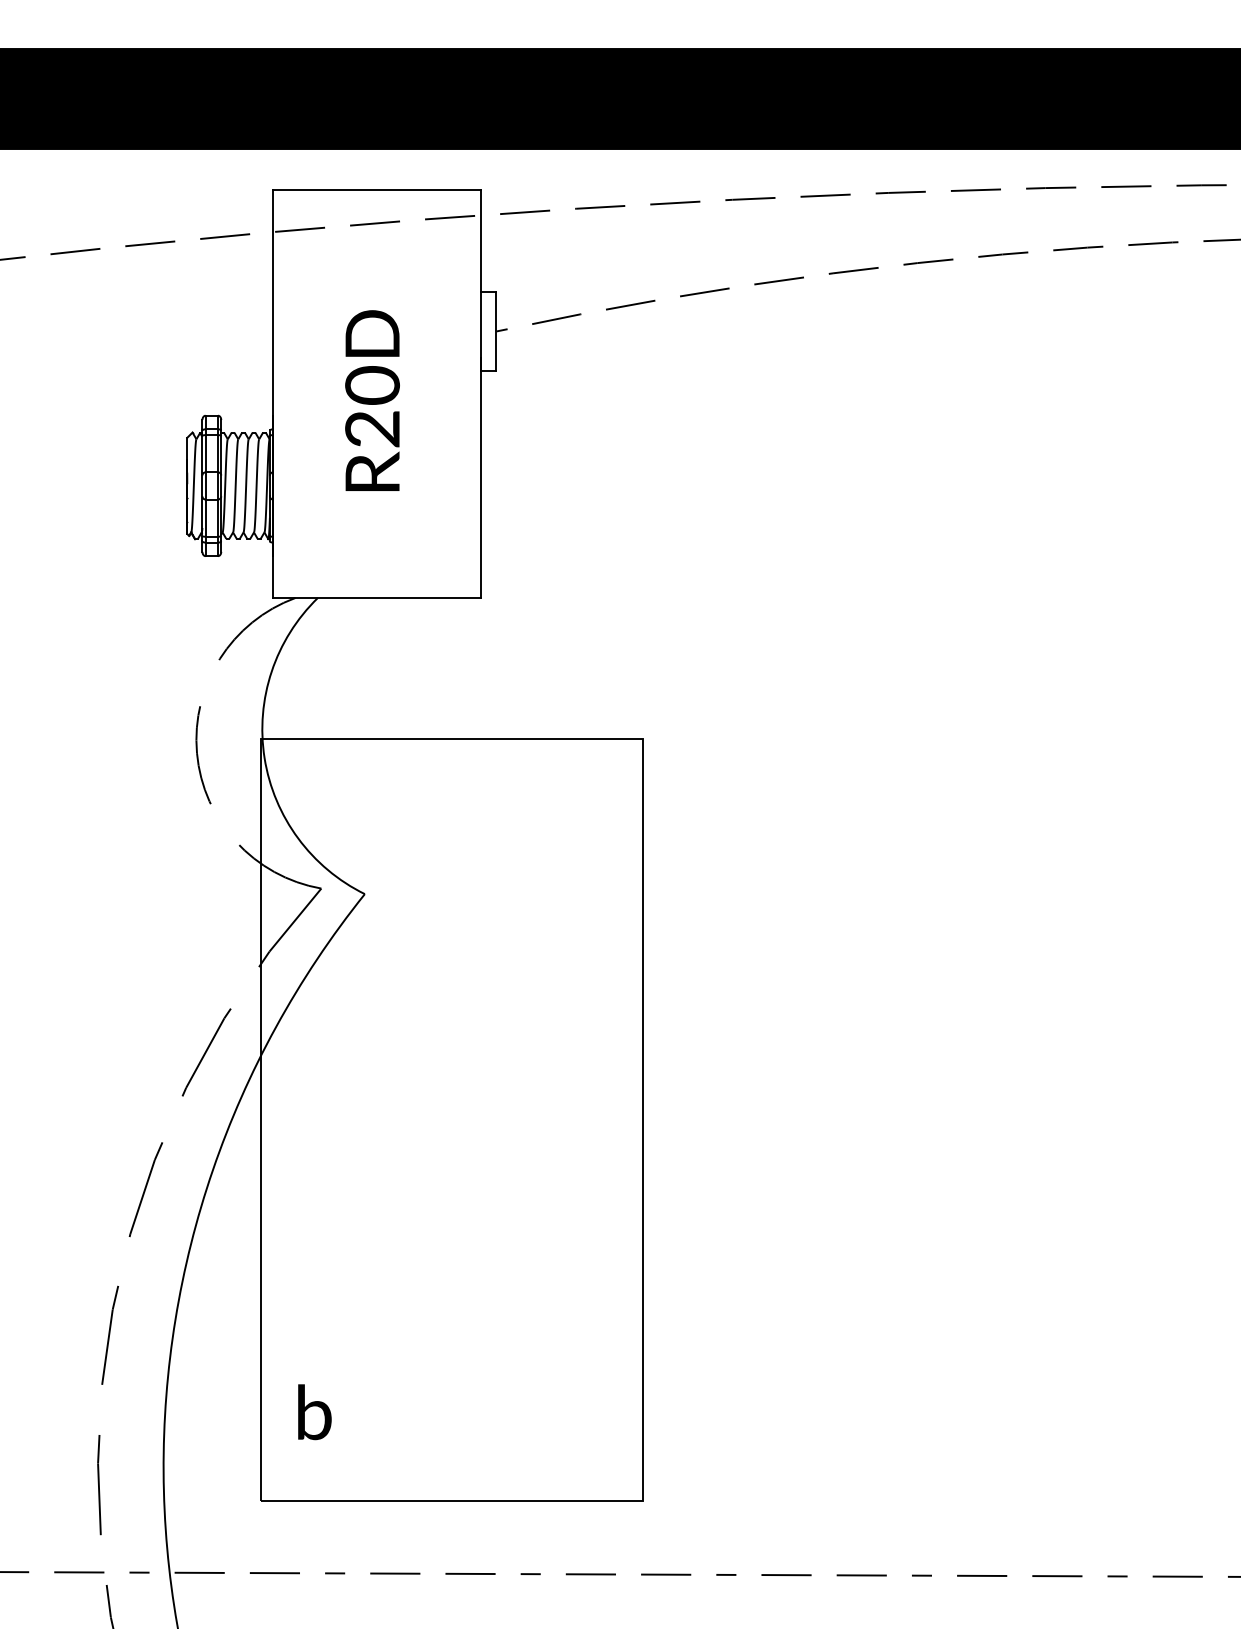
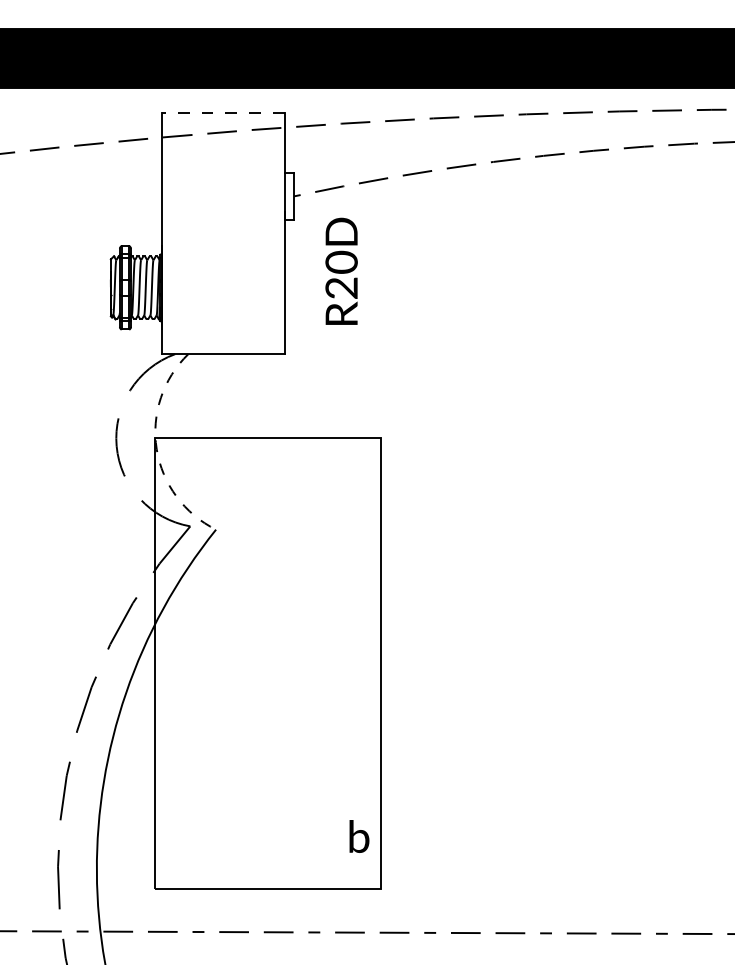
line: (377, 189) -> (223, 112), solid -> dashed
text: (372, 399) -> (341, 270), moved
arc: (264, 758) -> (156, 449), solid -> dashed
text: (314, 1412) -> (359, 836), moved

